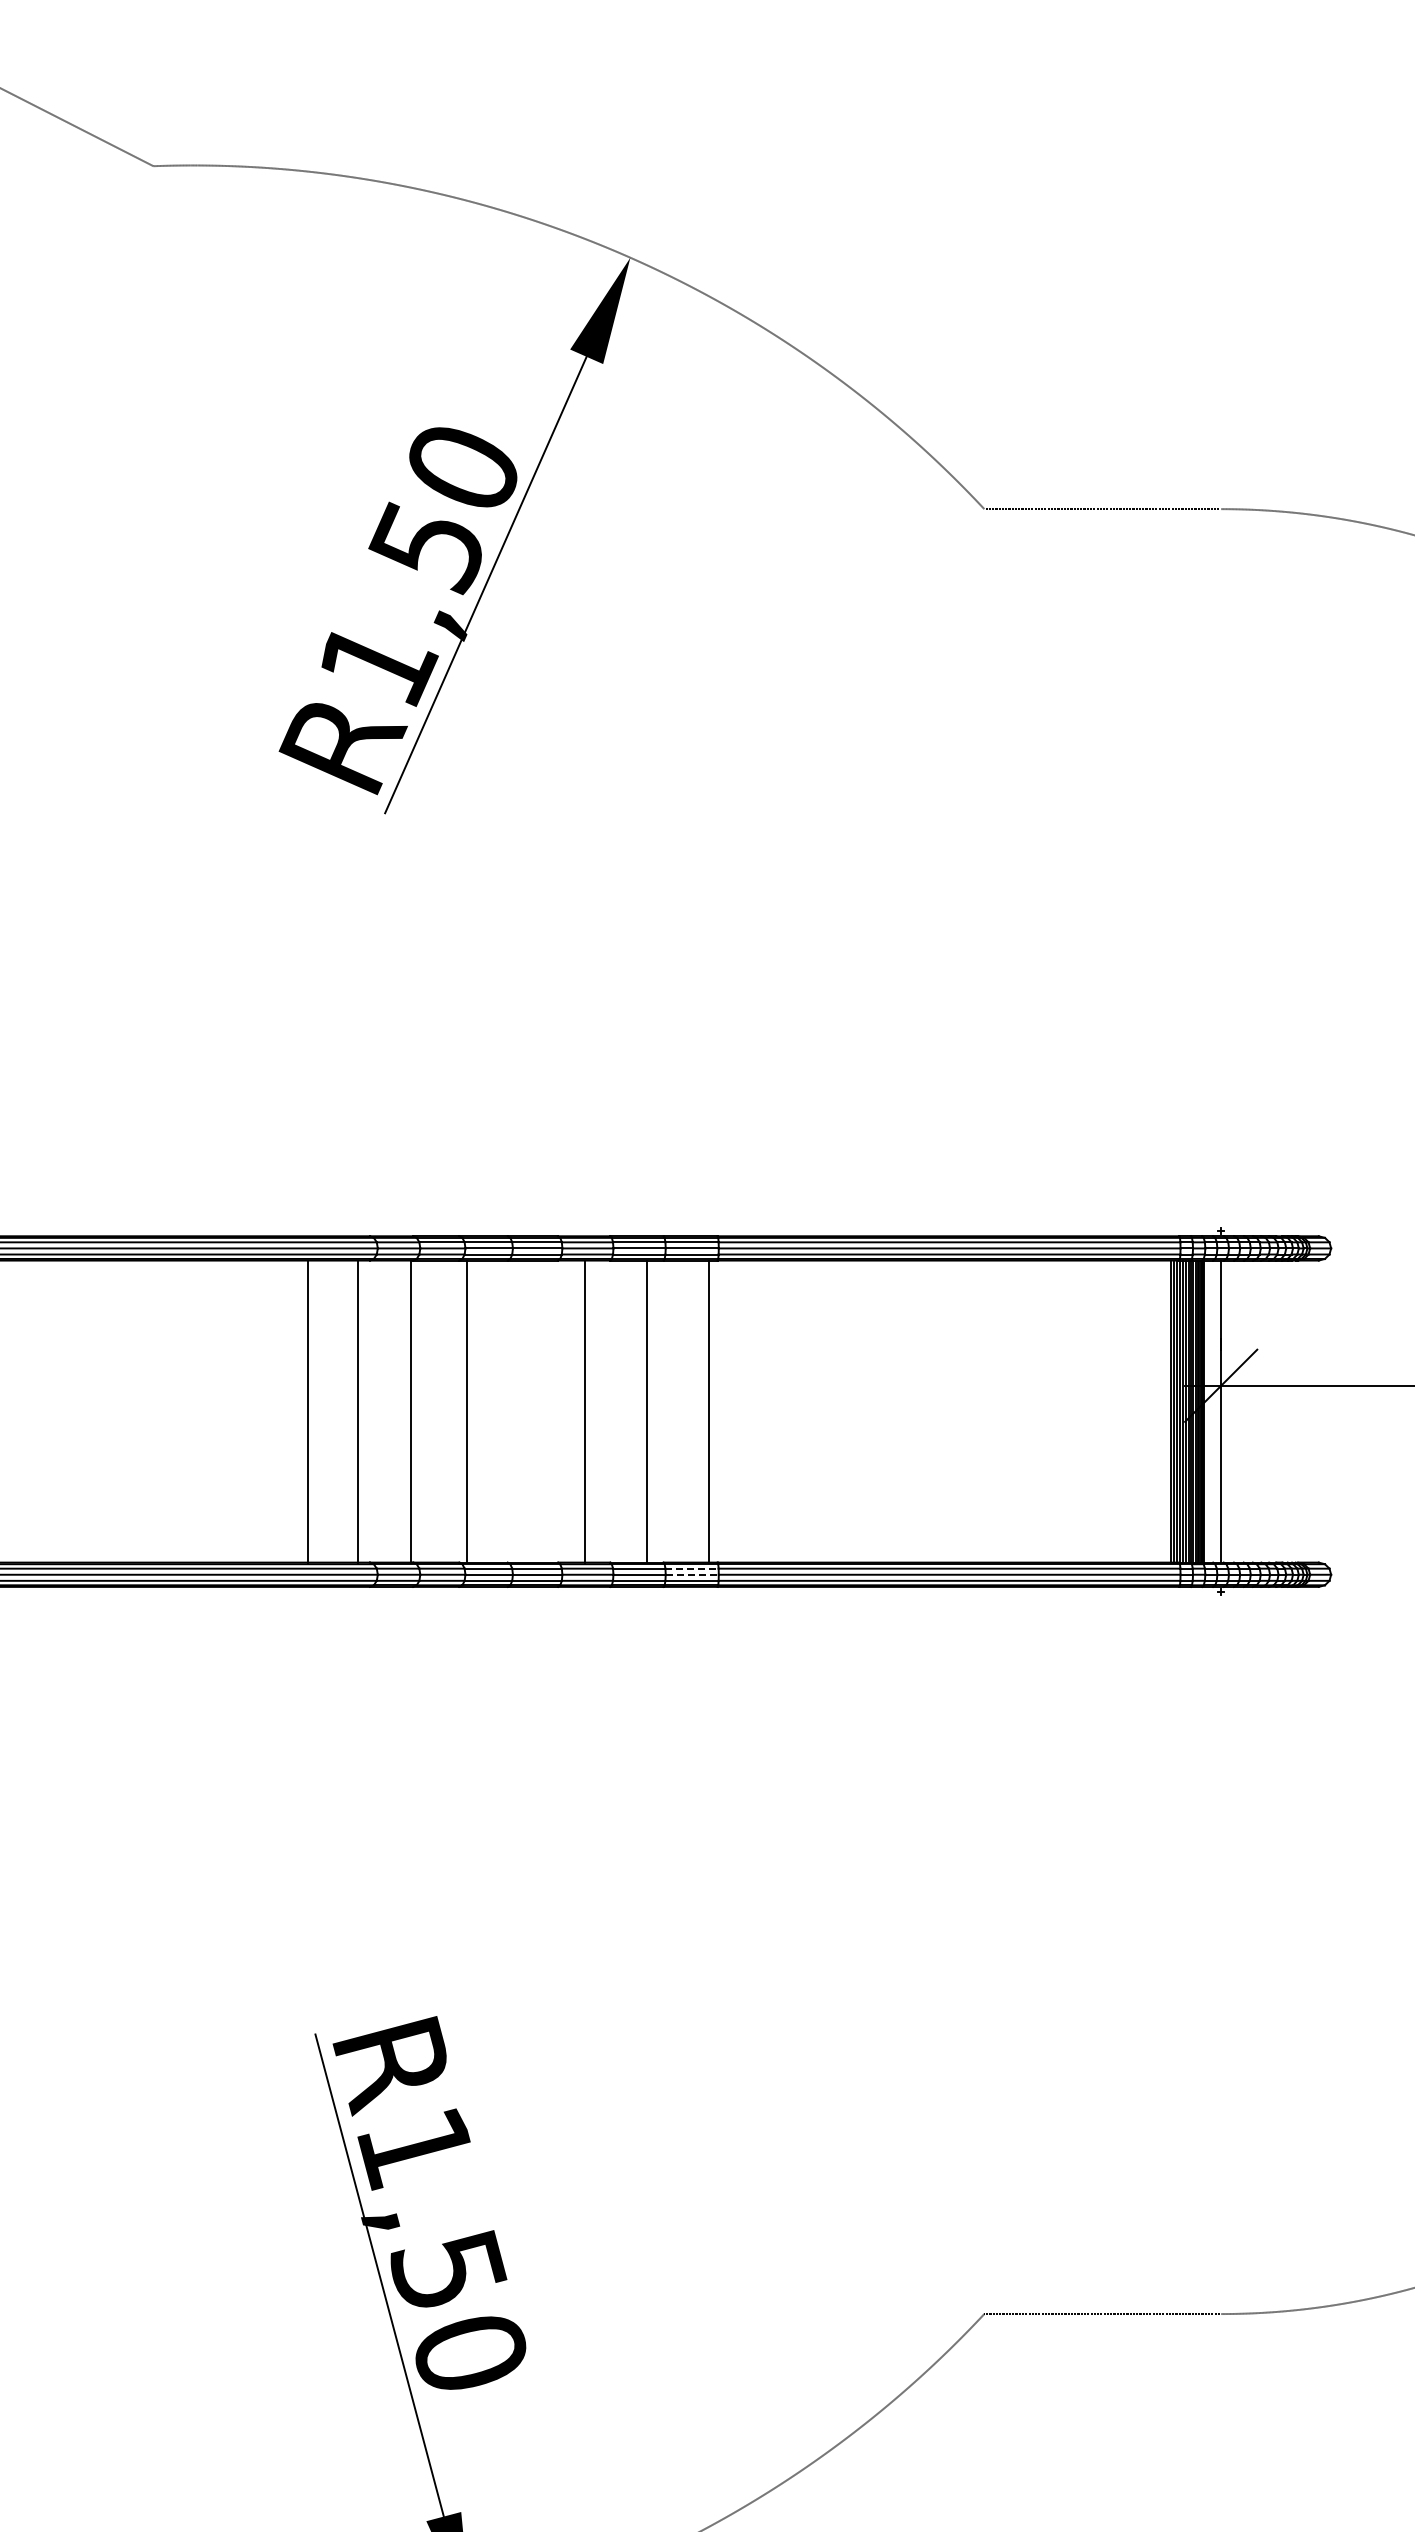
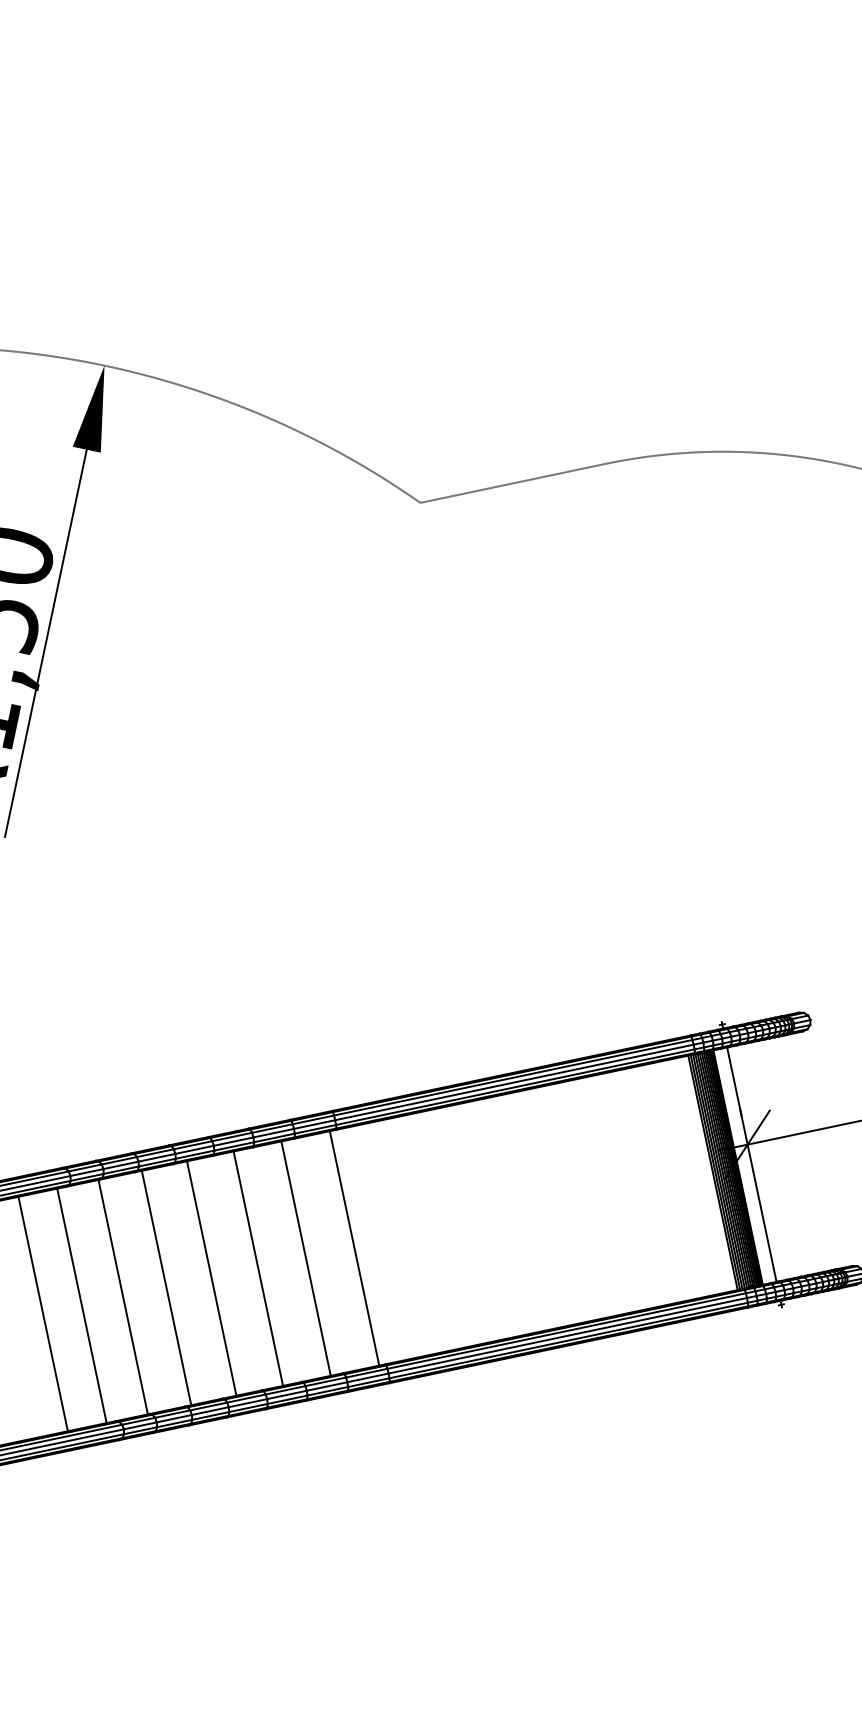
line: (525, 1411) -> (211, 1278), added
line: (692, 1568) -> (367, 1372), dashed -> solid
line: (692, 1574) -> (368, 1377), dashed -> solid

